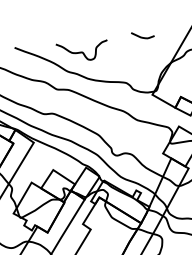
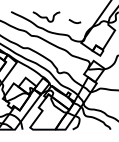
curve: (141, 35) -> (74, 21), moved

